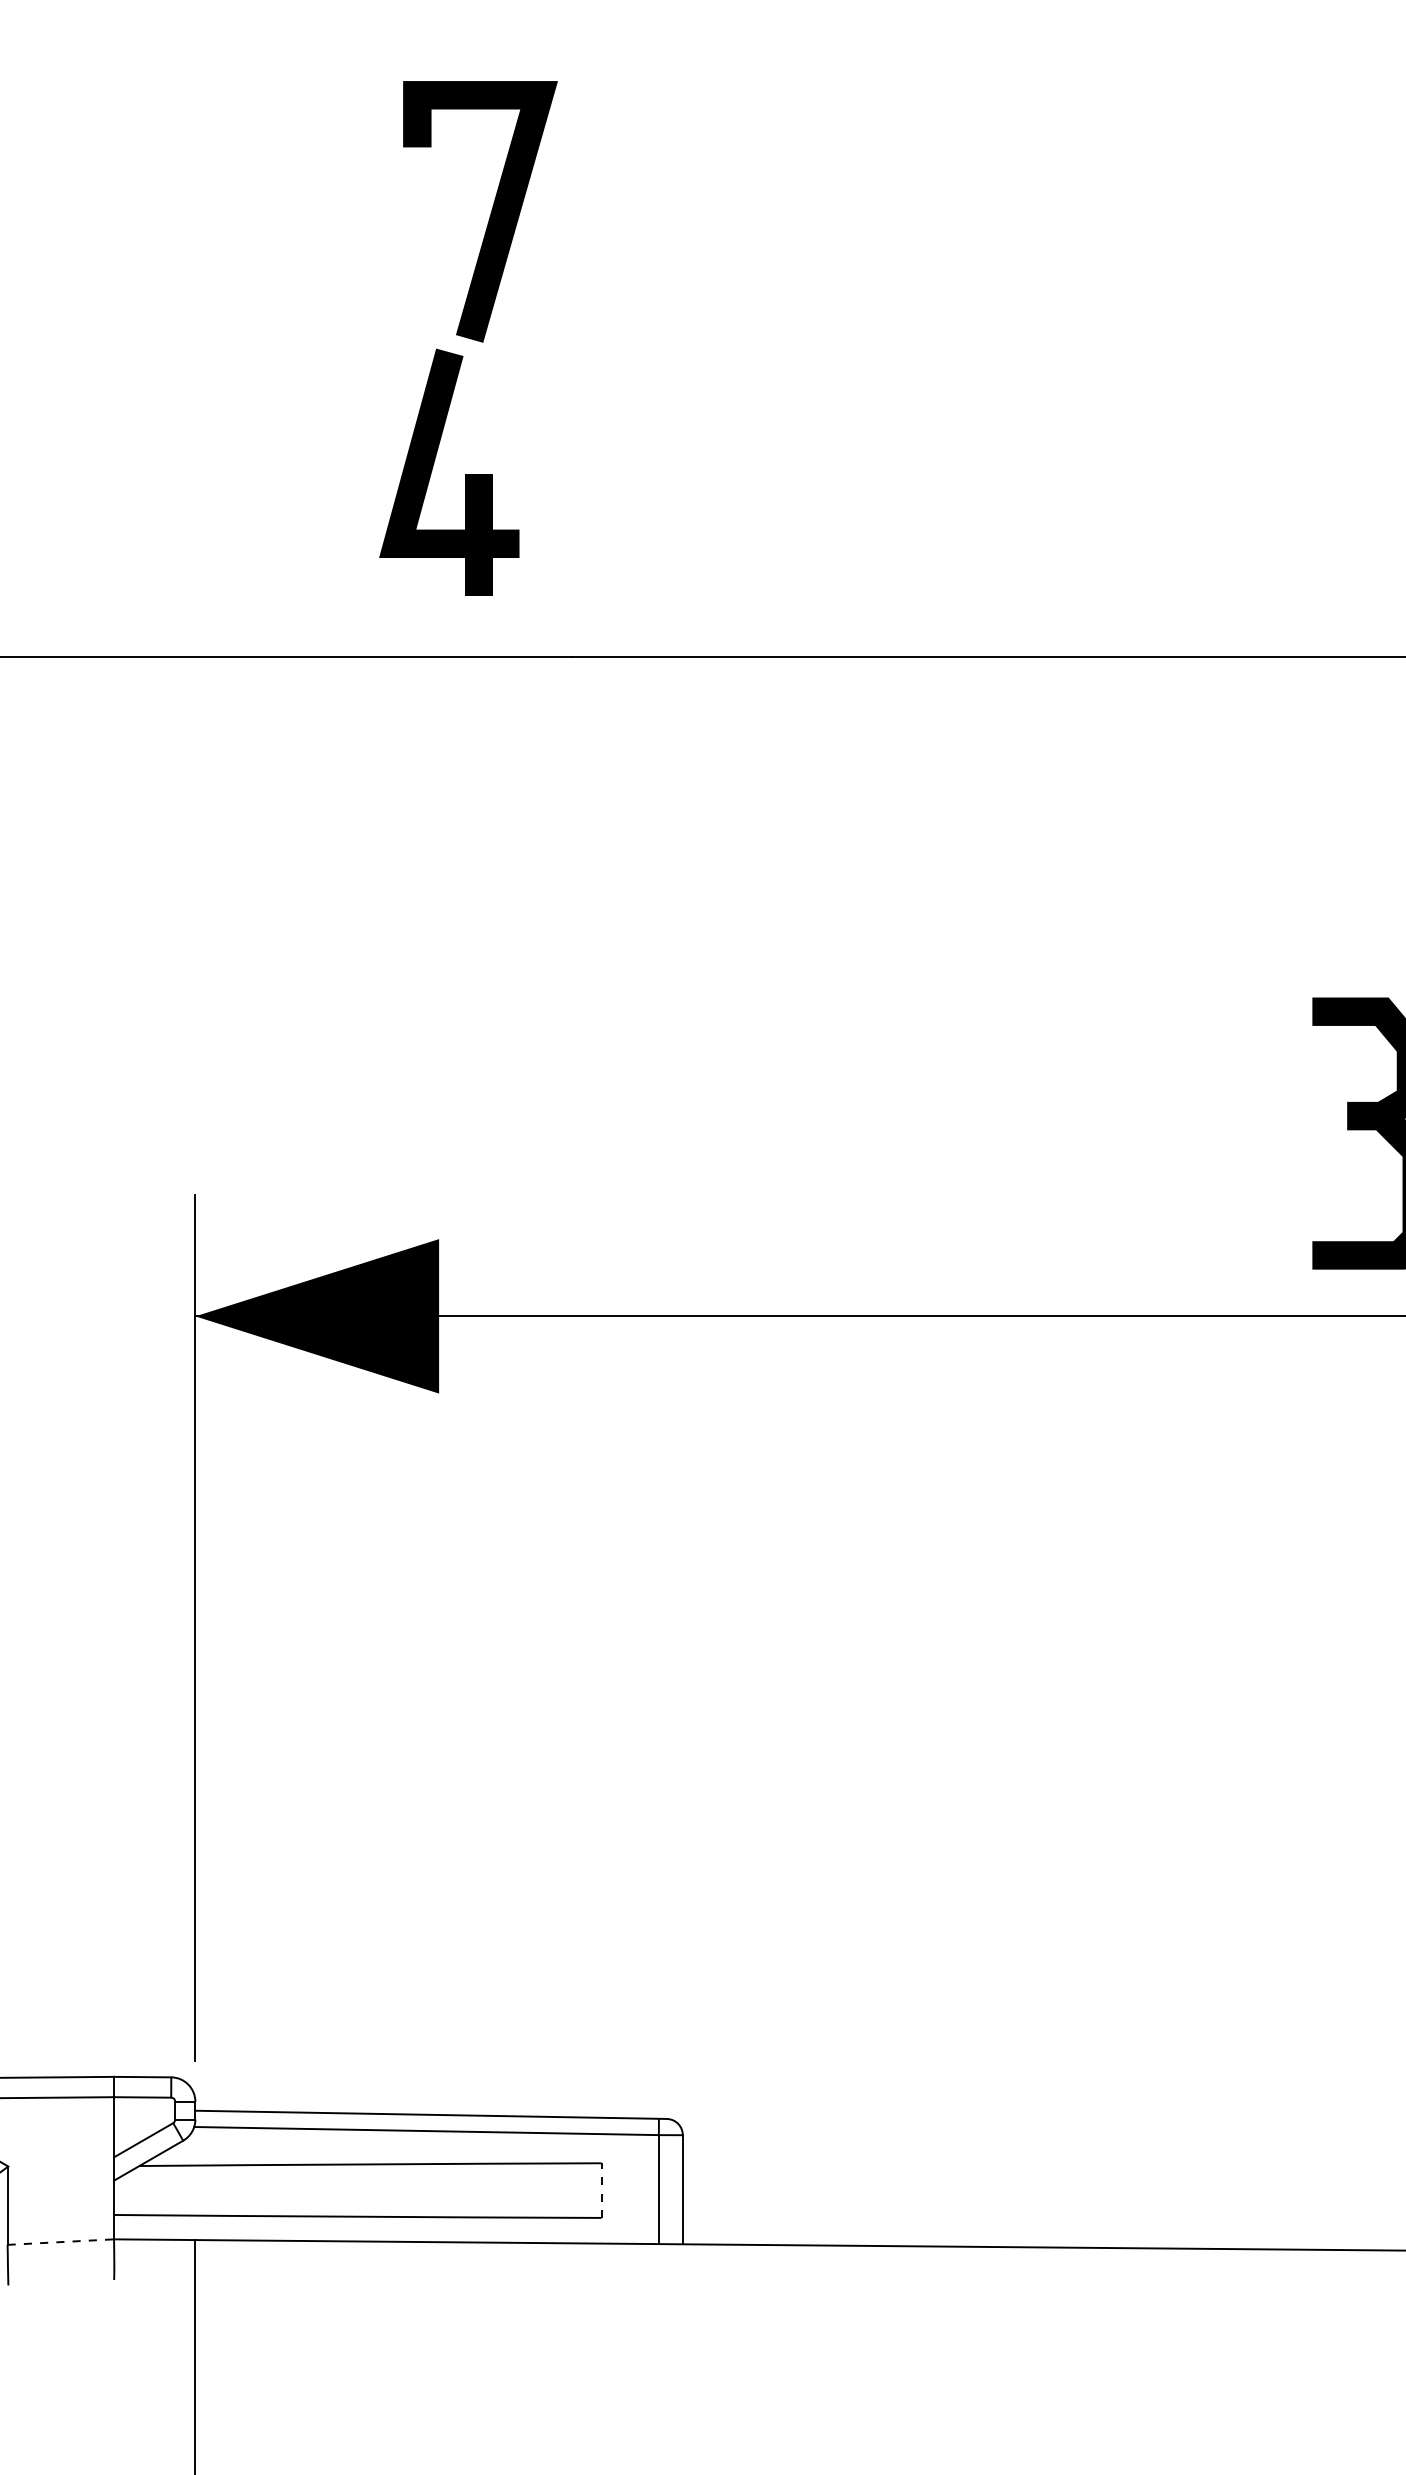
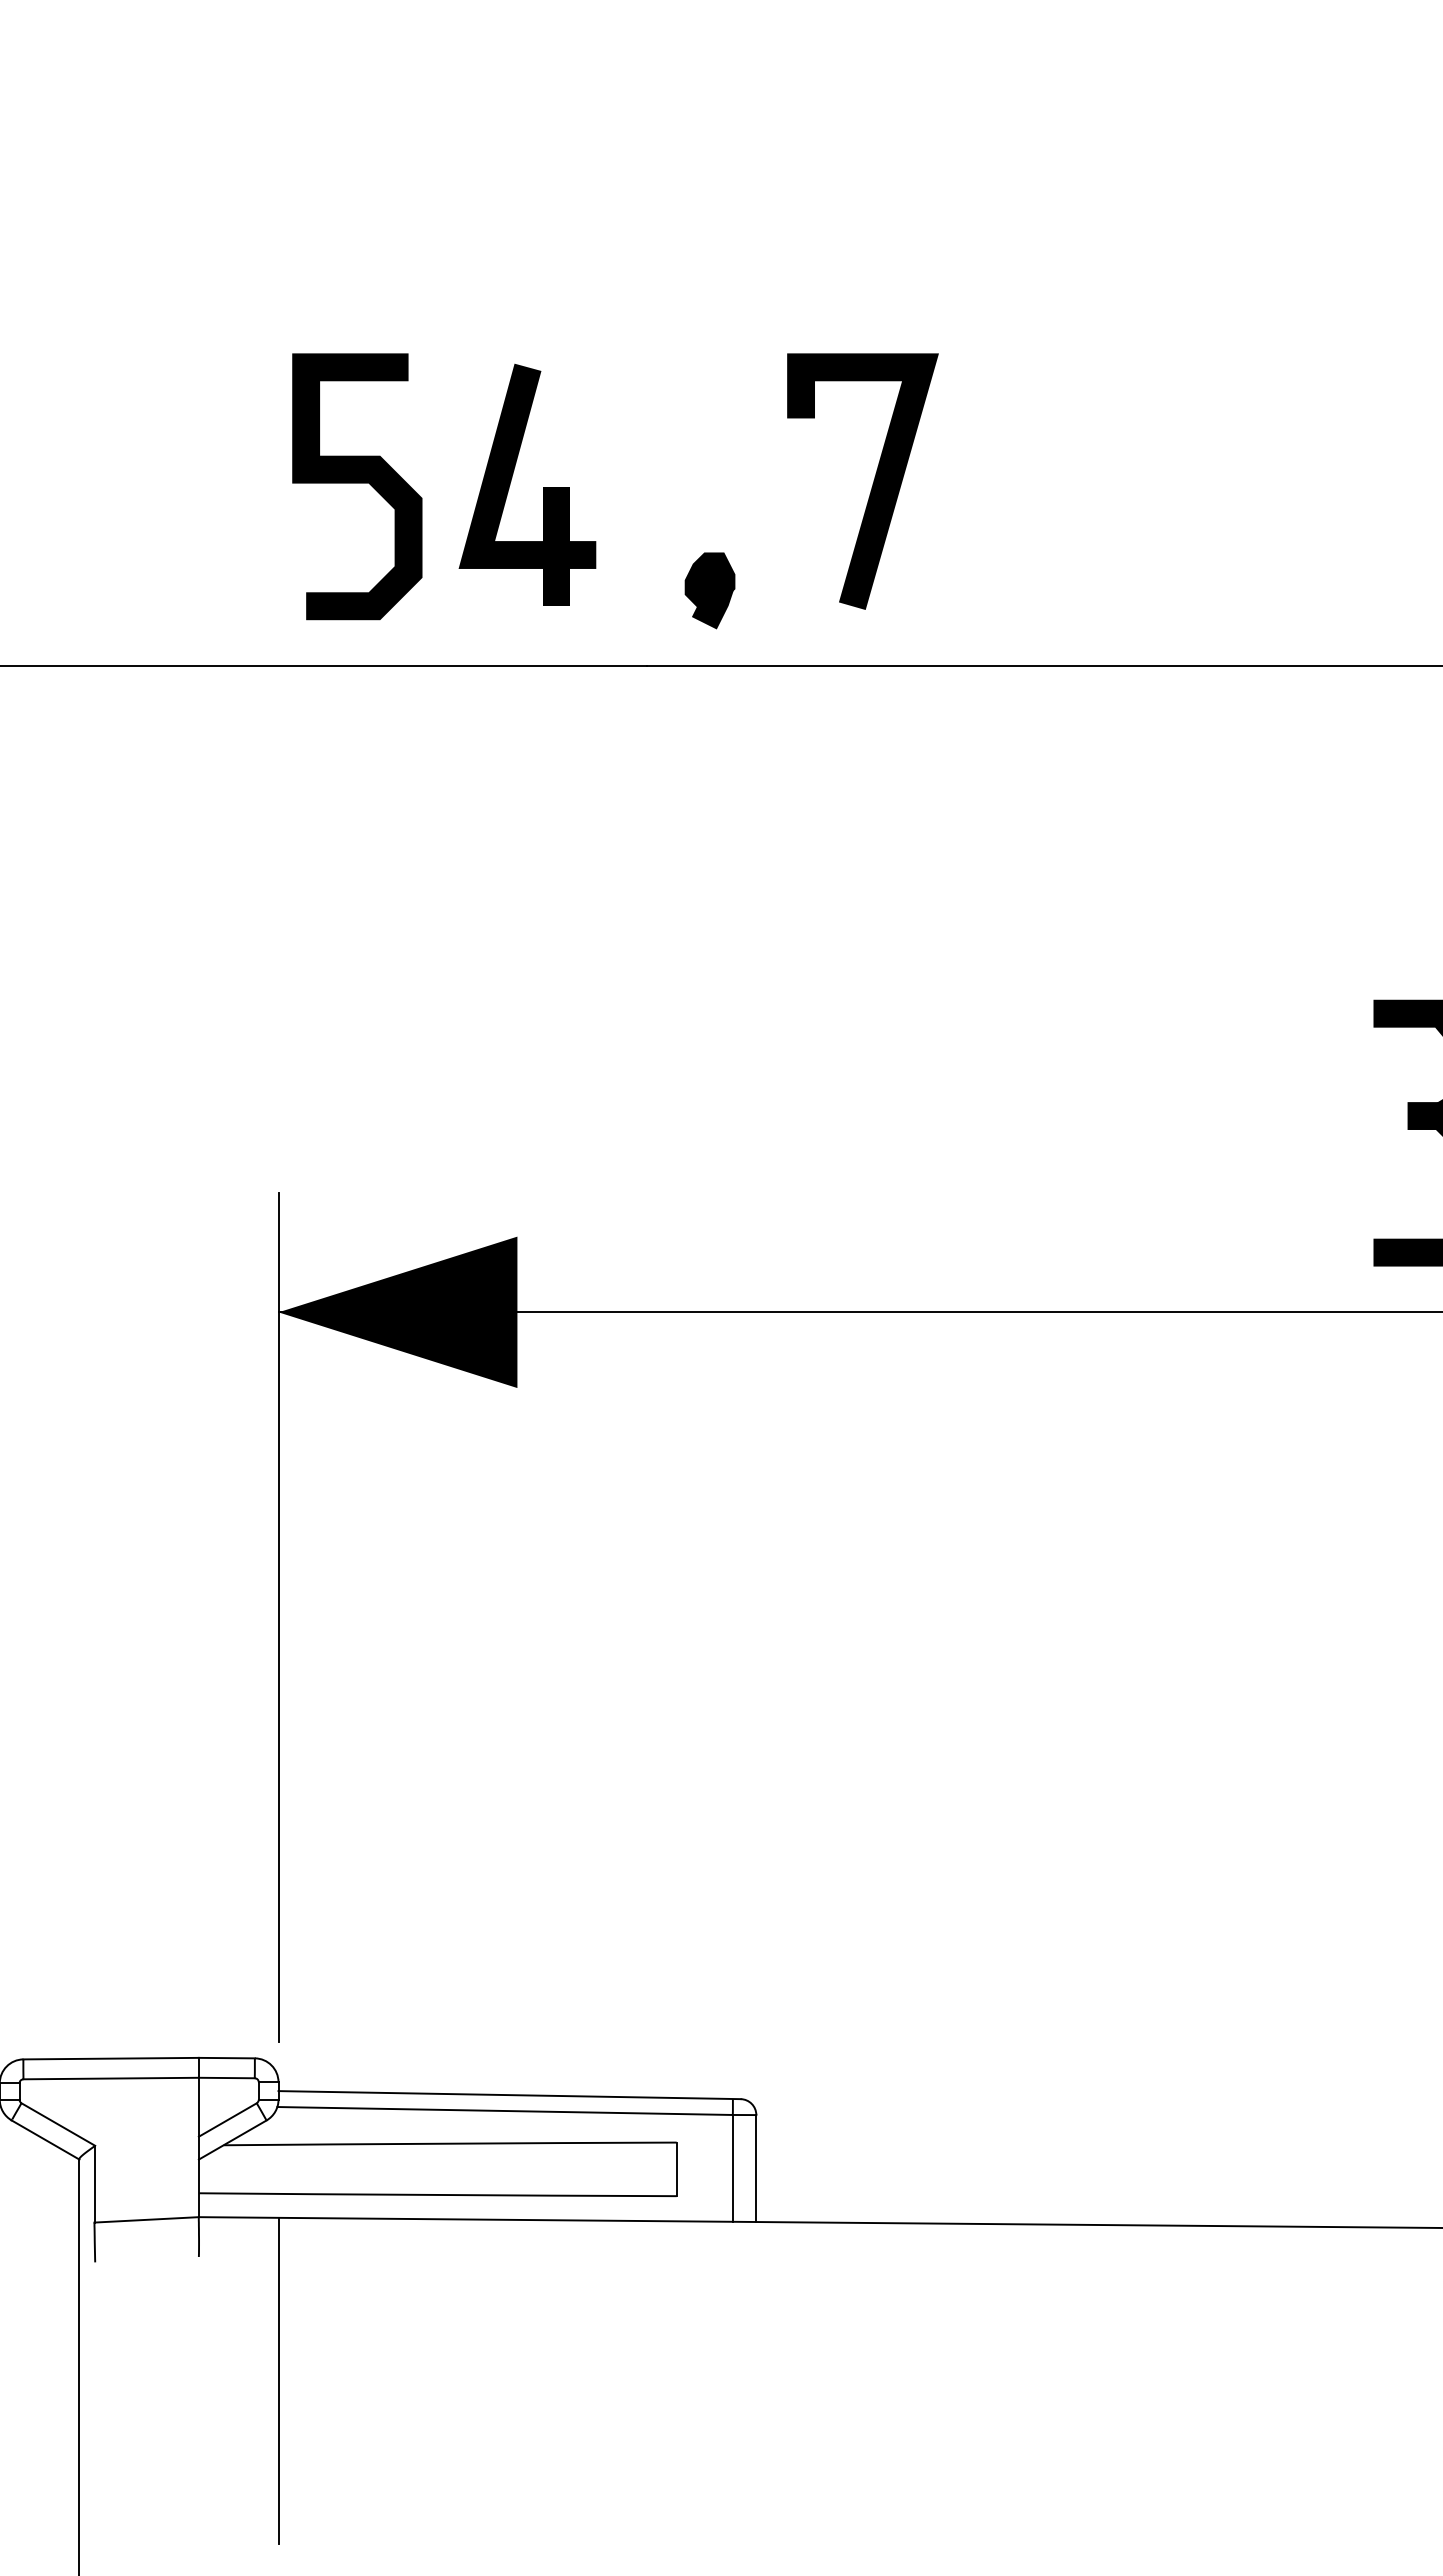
line: (490, 213) -> (872, 483), moved
curve: (275, 470) -> (357, 483), added
part: (635, 579) -> (709, 590), added
line: (601, 2190) -> (676, 2169), dashed -> solid
line: (61, 2241) -> (147, 2219), dashed -> solid

